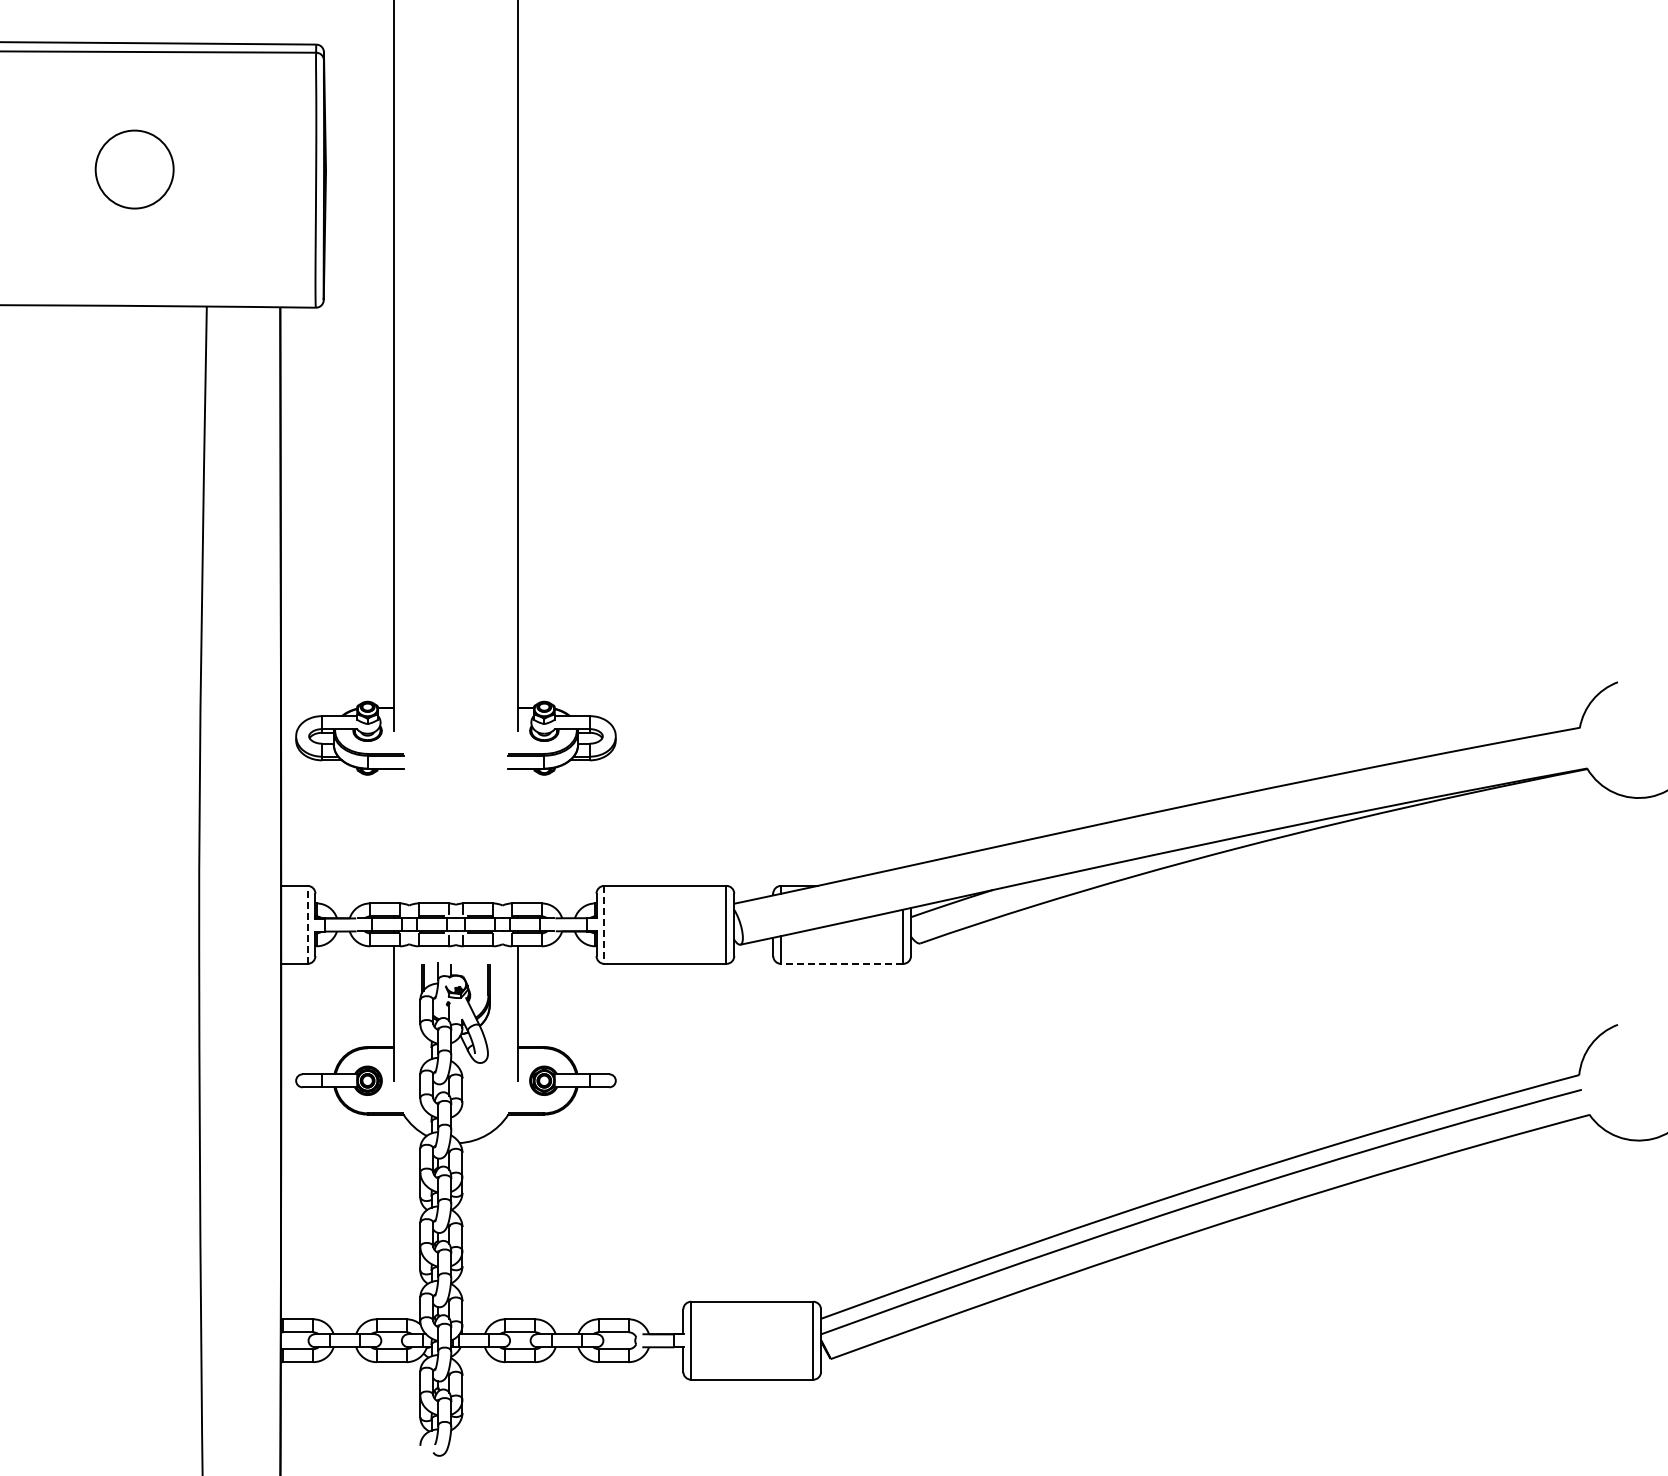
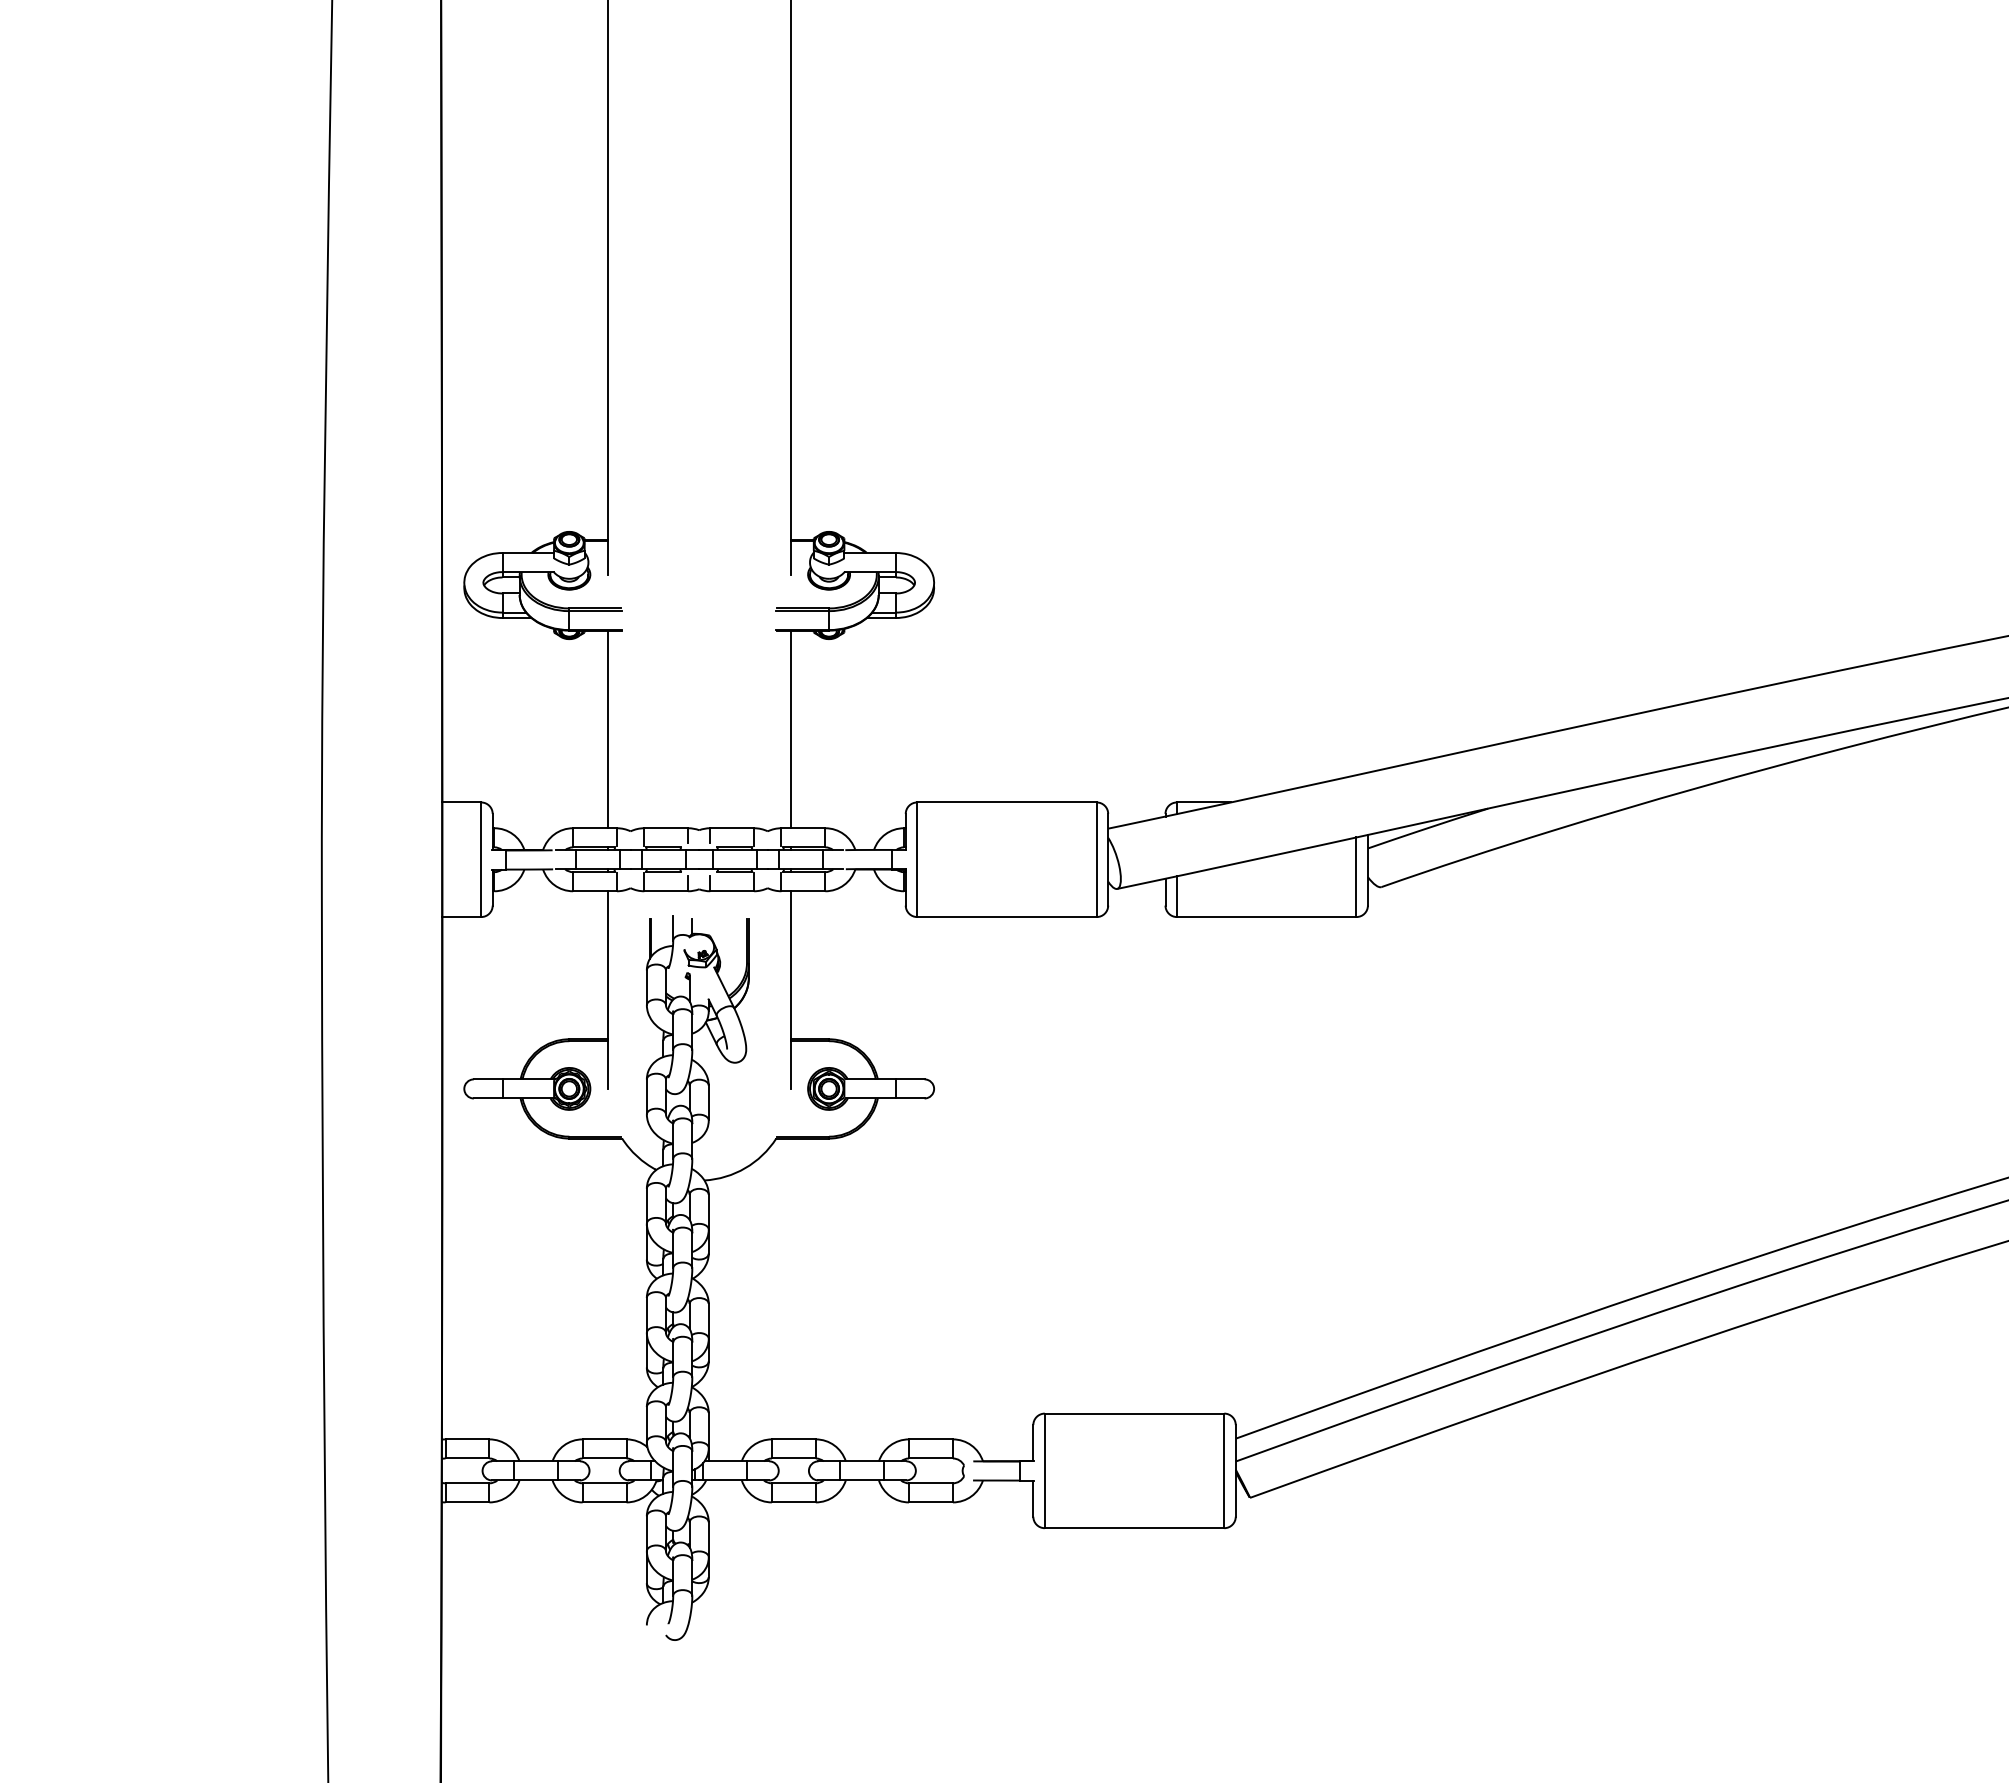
line: (393, 835) -> (607, 728), added
line: (518, 835) -> (791, 728), added
line: (307, 924) -> (481, 859), dashed -> solid
line: (604, 924) -> (917, 859), dashed -> solid
line: (841, 963) -> (1265, 916), dashed -> solid

